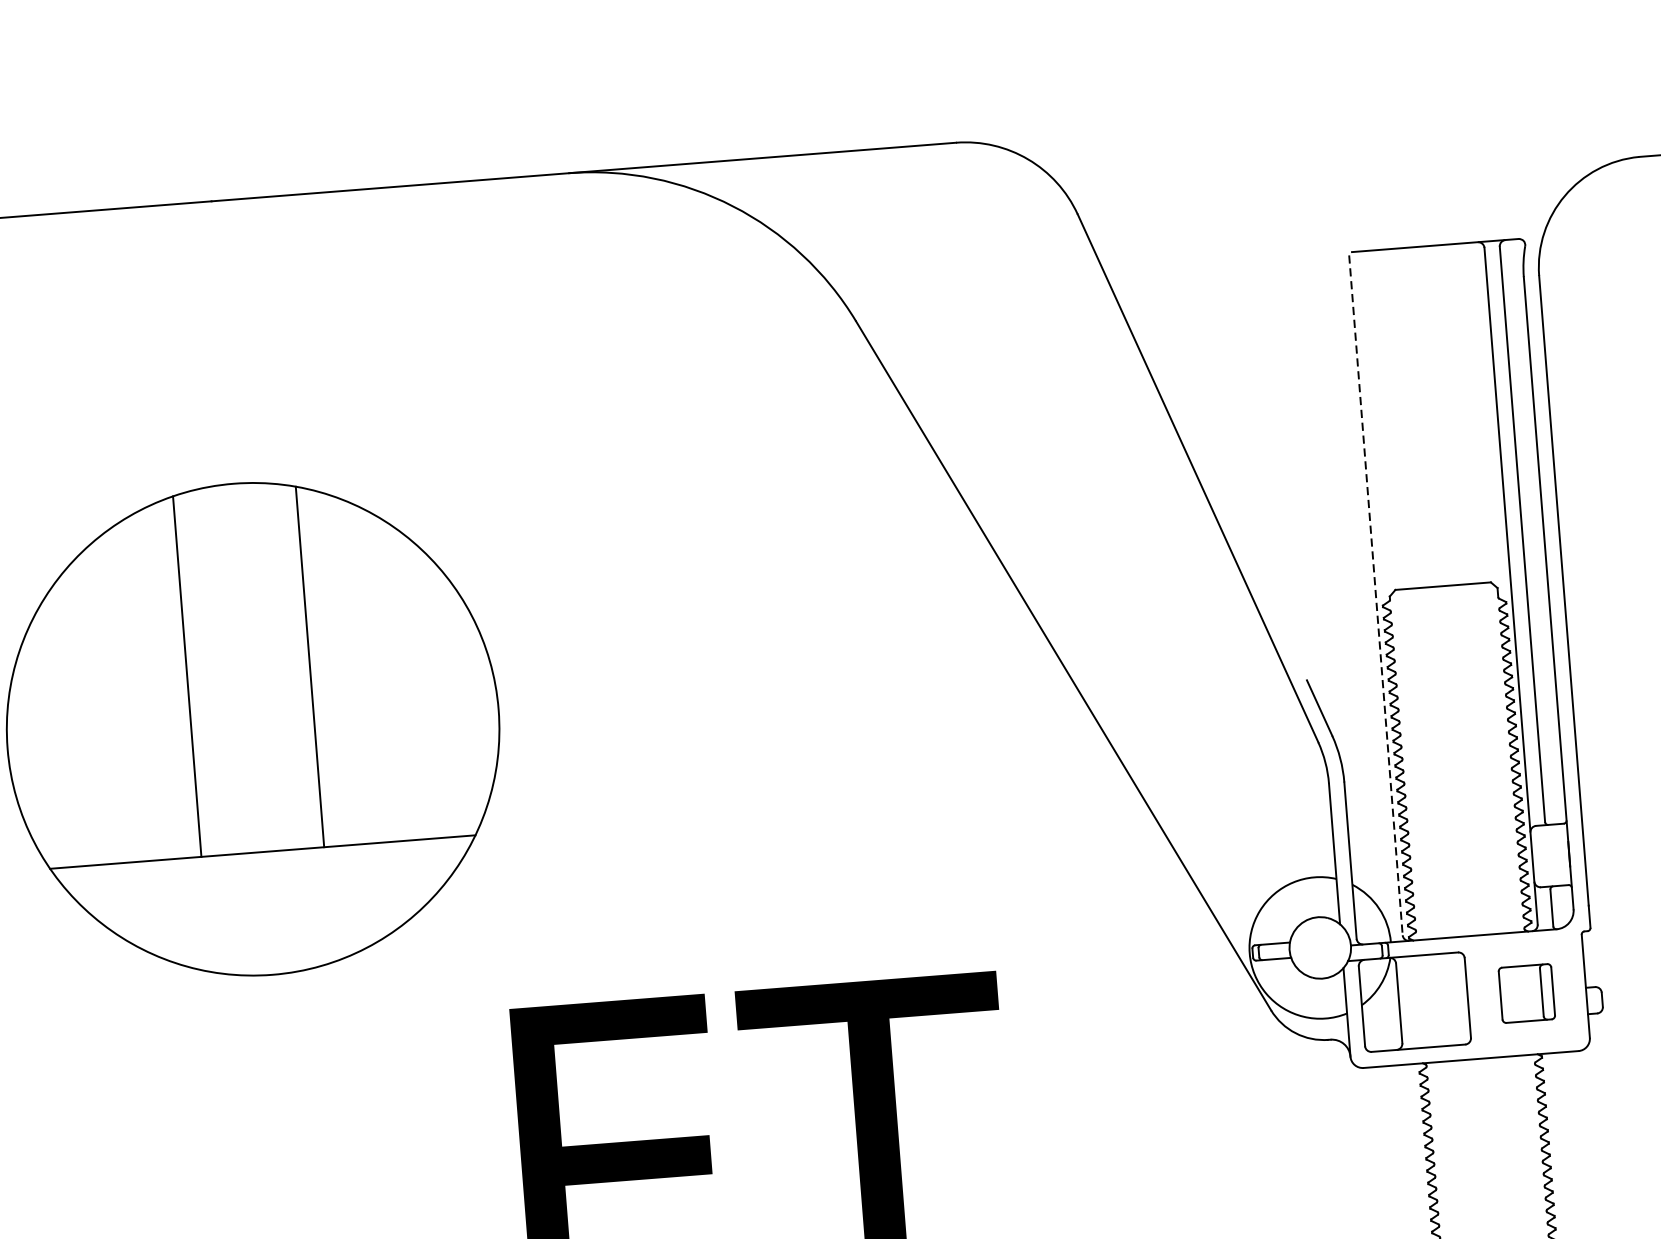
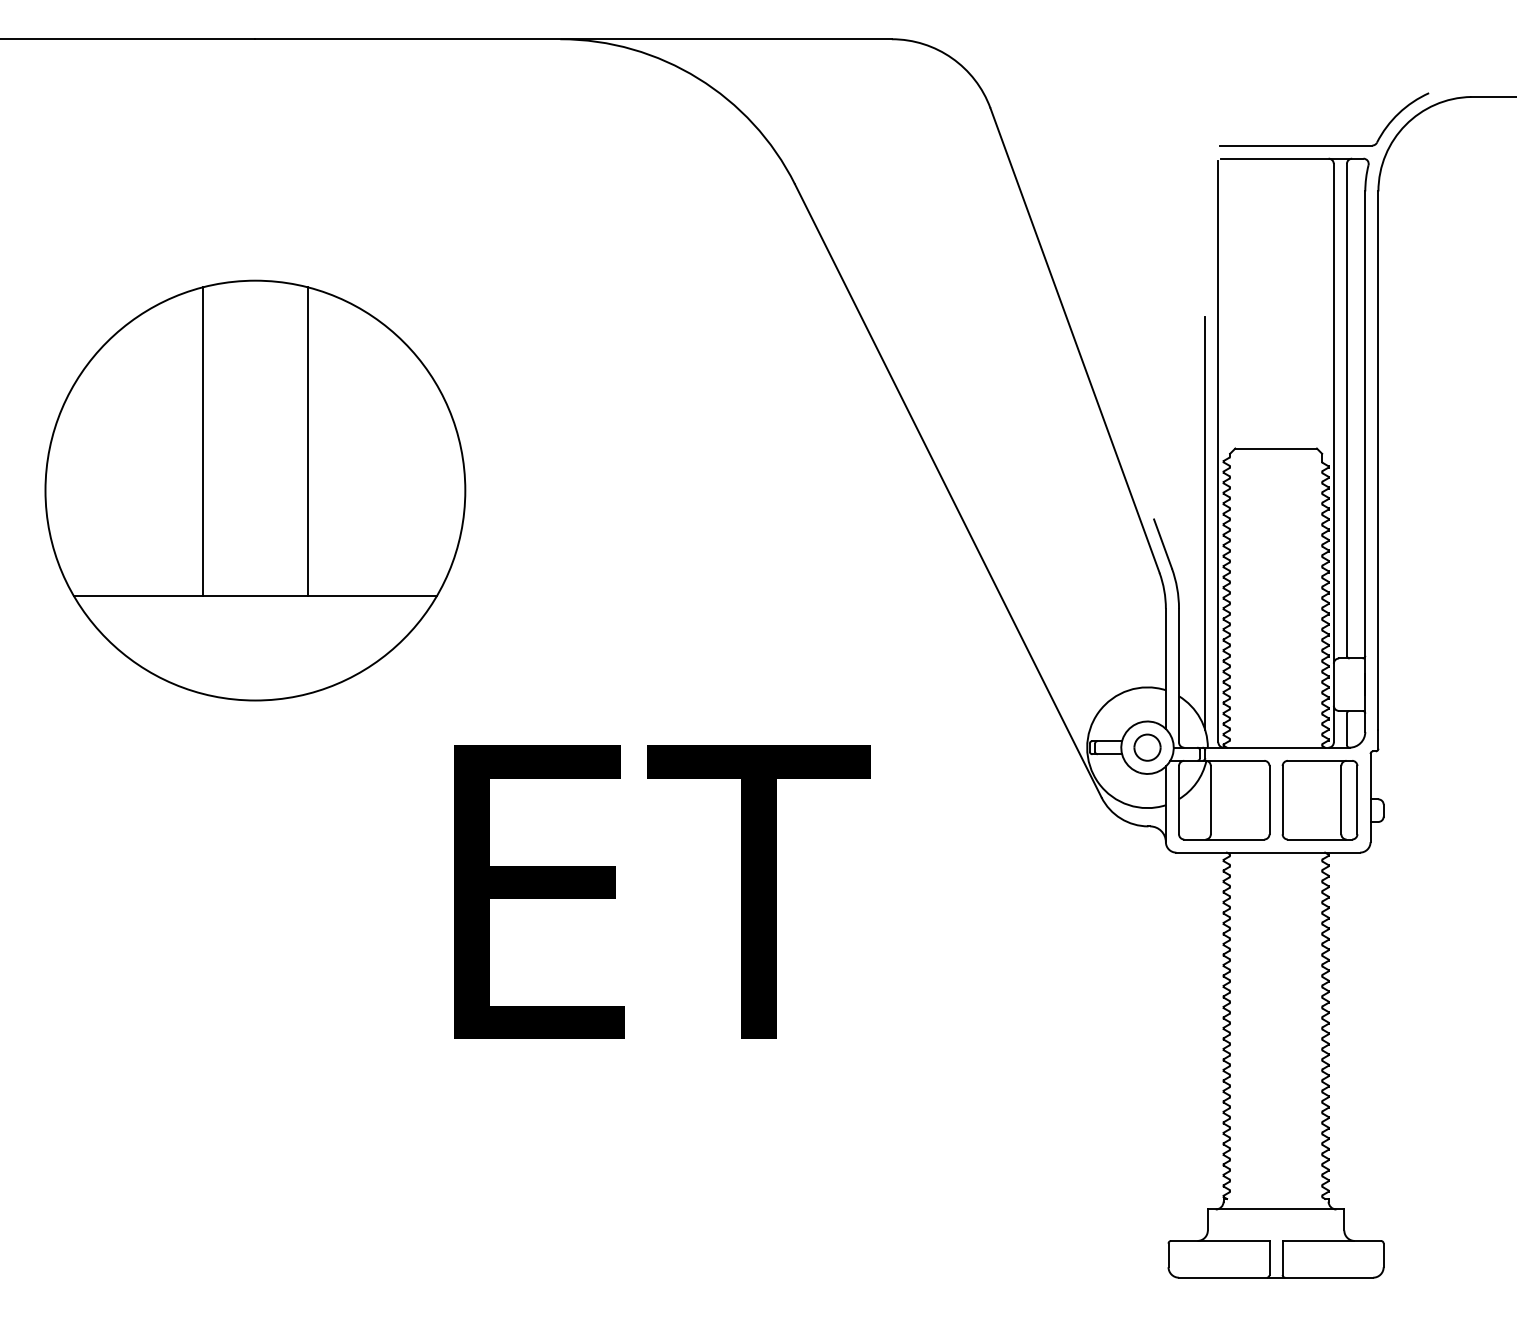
part: (1471, 227) -> (1324, 145), added
line: (1376, 594) -> (1218, 451), dashed -> solid
line: (1367, 680) -> (1205, 523), added
part: (1320, 947) -> (1147, 747), added
part: (1526, 993) -> (1319, 800), size x1.67

